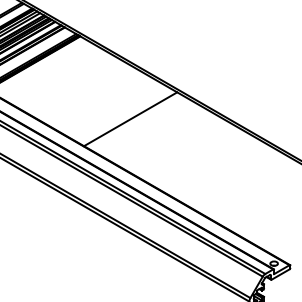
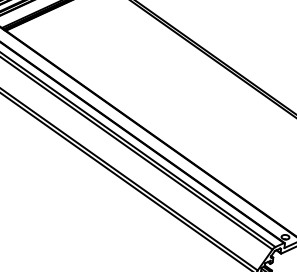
line: (130, 119) -> (151, 74), removed

